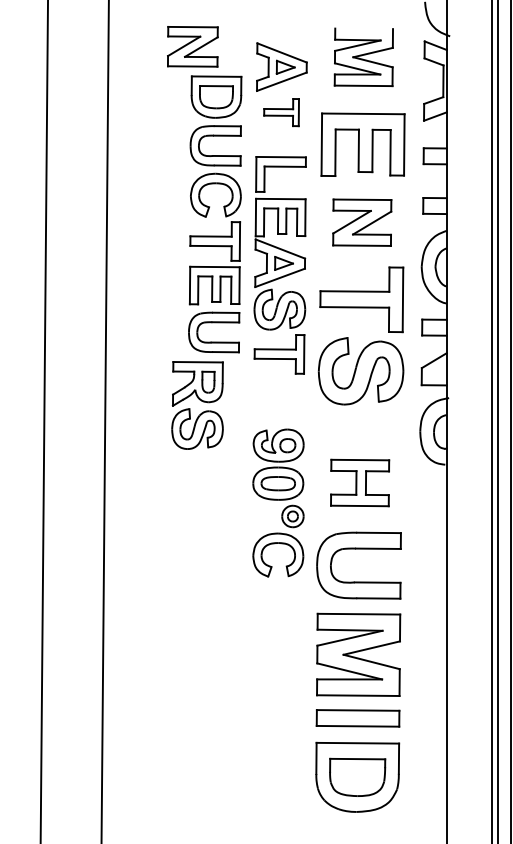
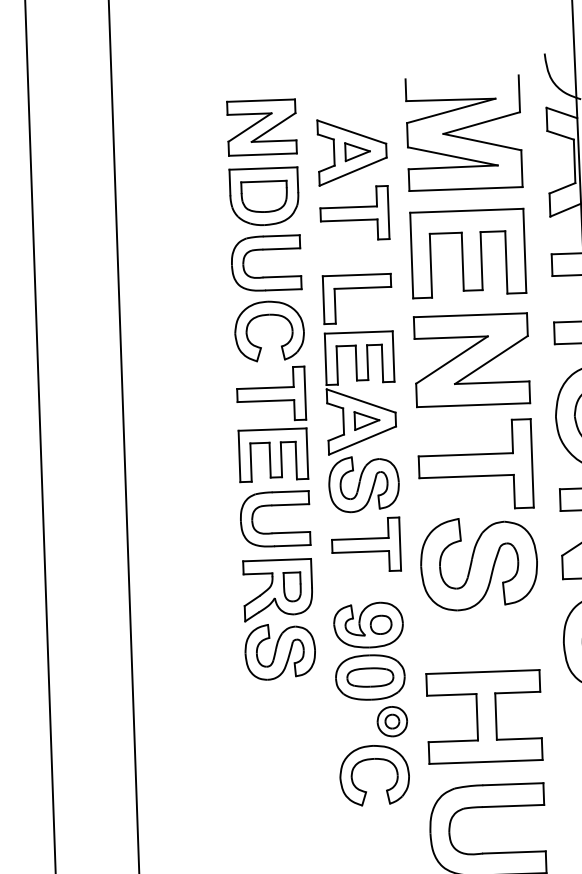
part: (192, 46) -> (261, 127), moved
part: (363, 57) -> (463, 133), size x1.43
part: (281, 112) -> (354, 213), size x1.43
part: (361, 222) -> (470, 359), size x1.43
part: (197, 405) -> (278, 619), moved
part: (359, 482) -> (483, 716), size x1.43
part: (278, 502) -> (371, 703), moved

